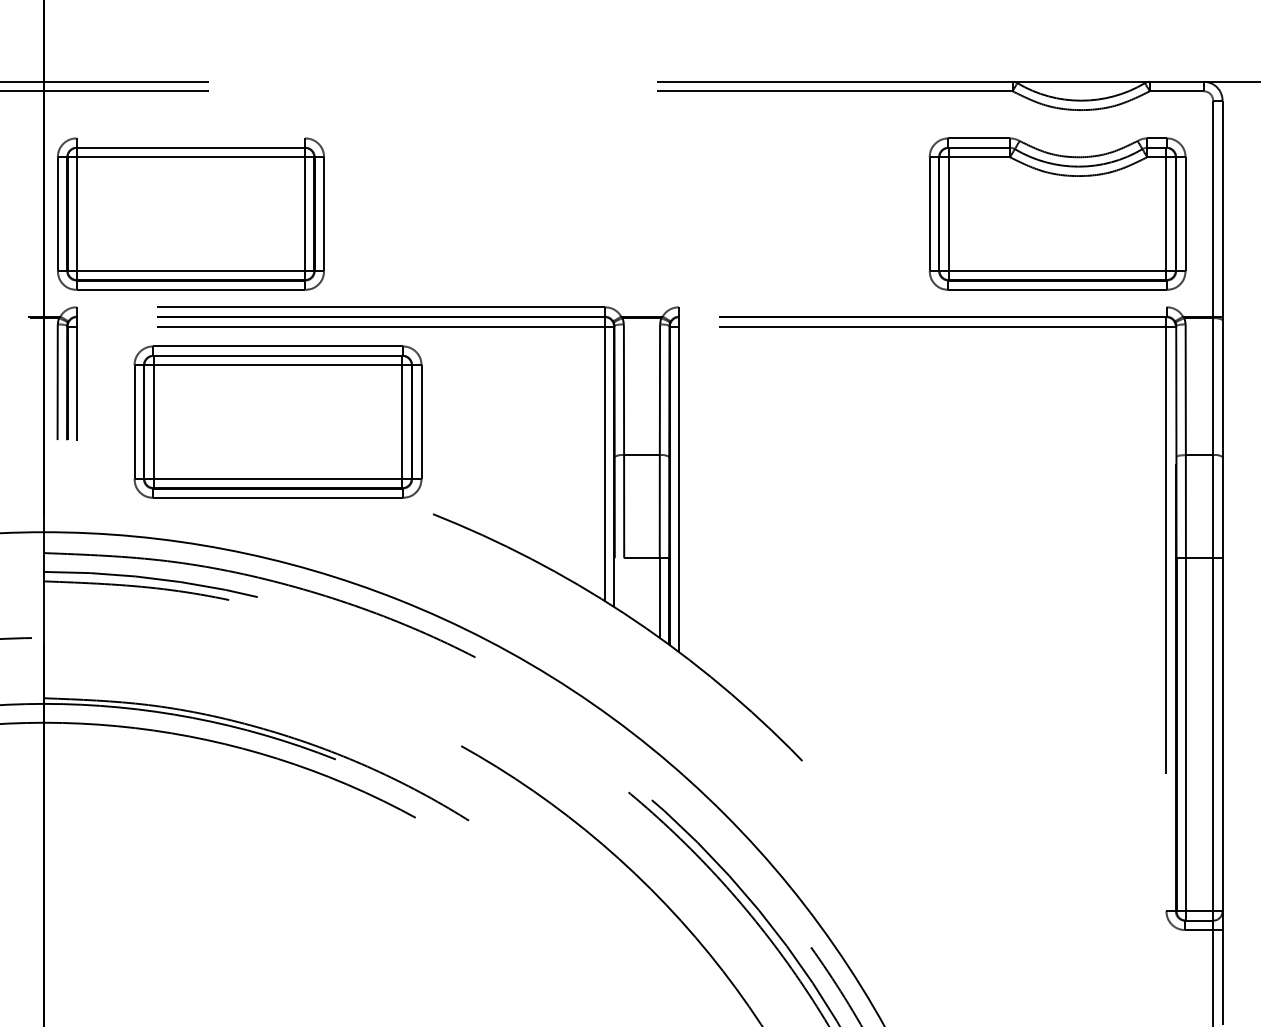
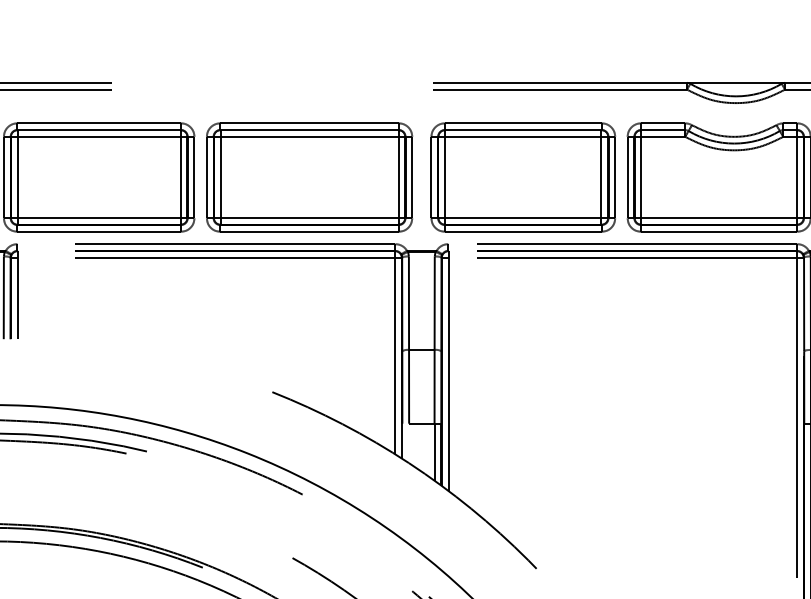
line: (190, 138) -> (98, 123), added
part: (783, 213) -> (523, 177), added
line: (922, 307) -> (622, 244), added
part: (277, 421) -> (309, 177), moved

